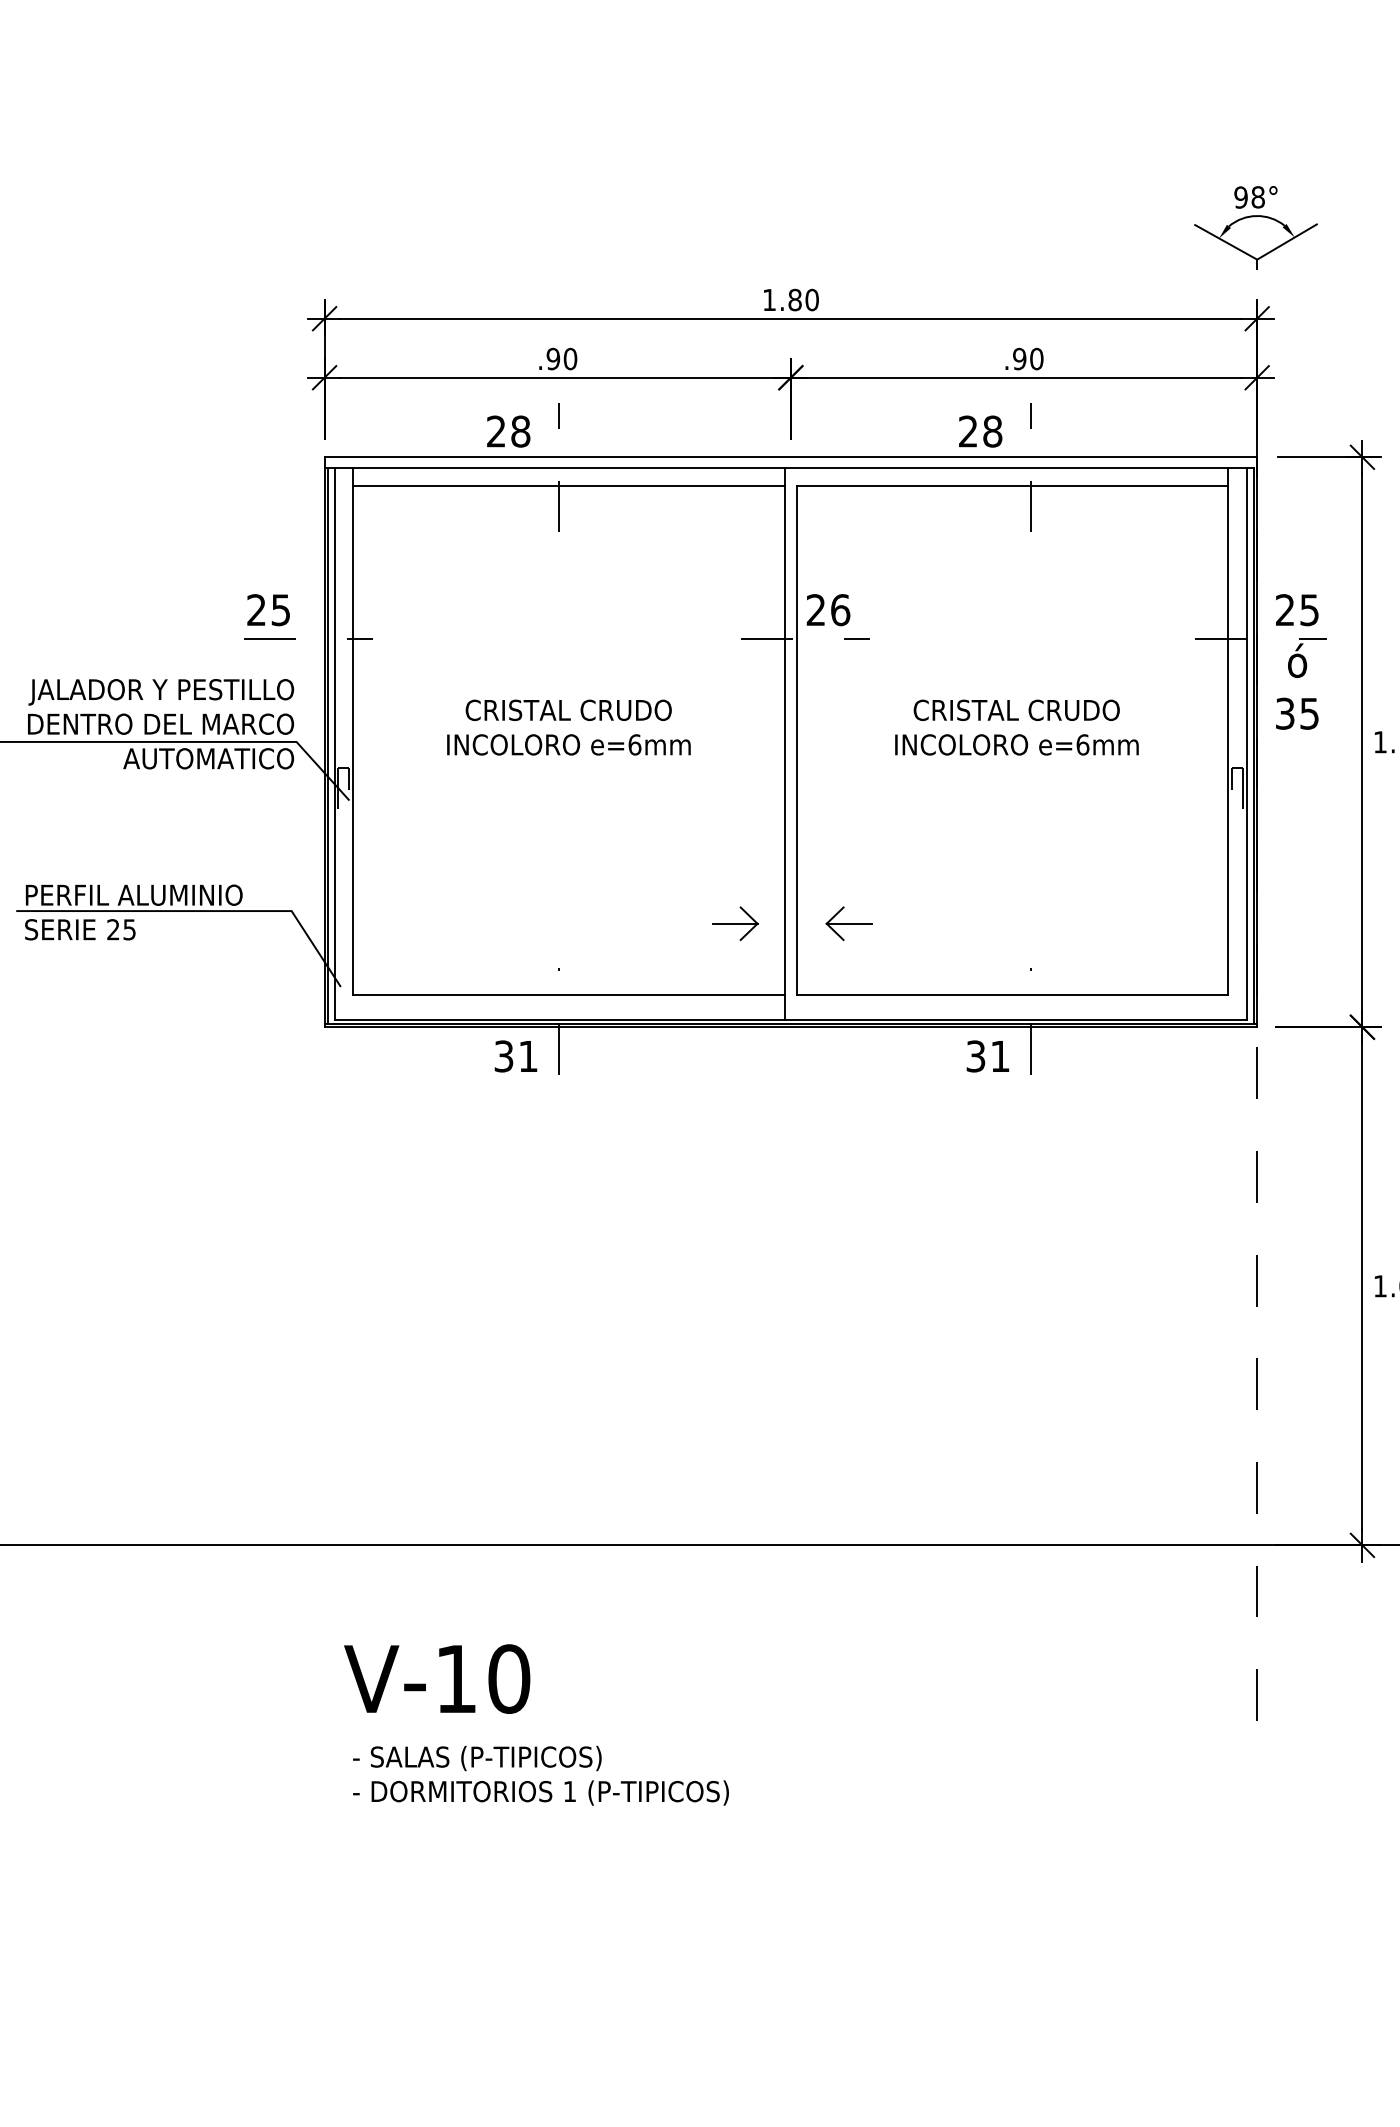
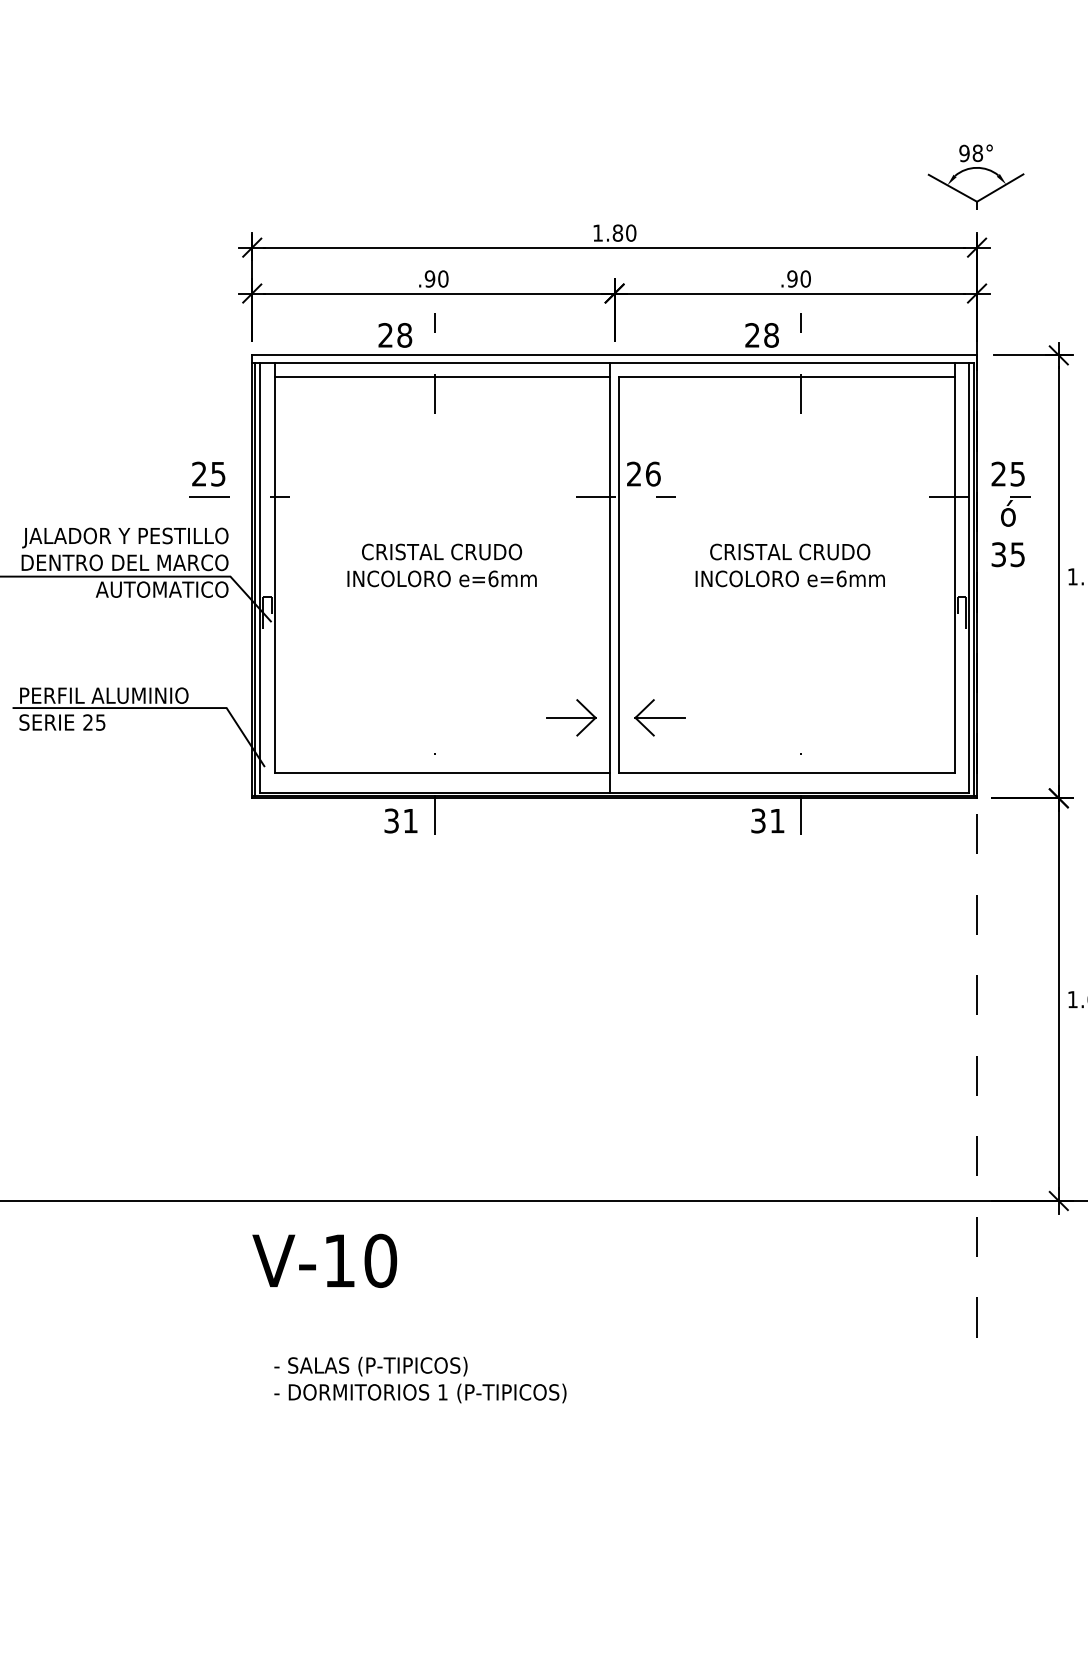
part: (735, 923) -> (571, 717), size x1.4
part: (848, 923) -> (659, 717), size x1.4
text: (436, 1678) -> (324, 1260), moved

